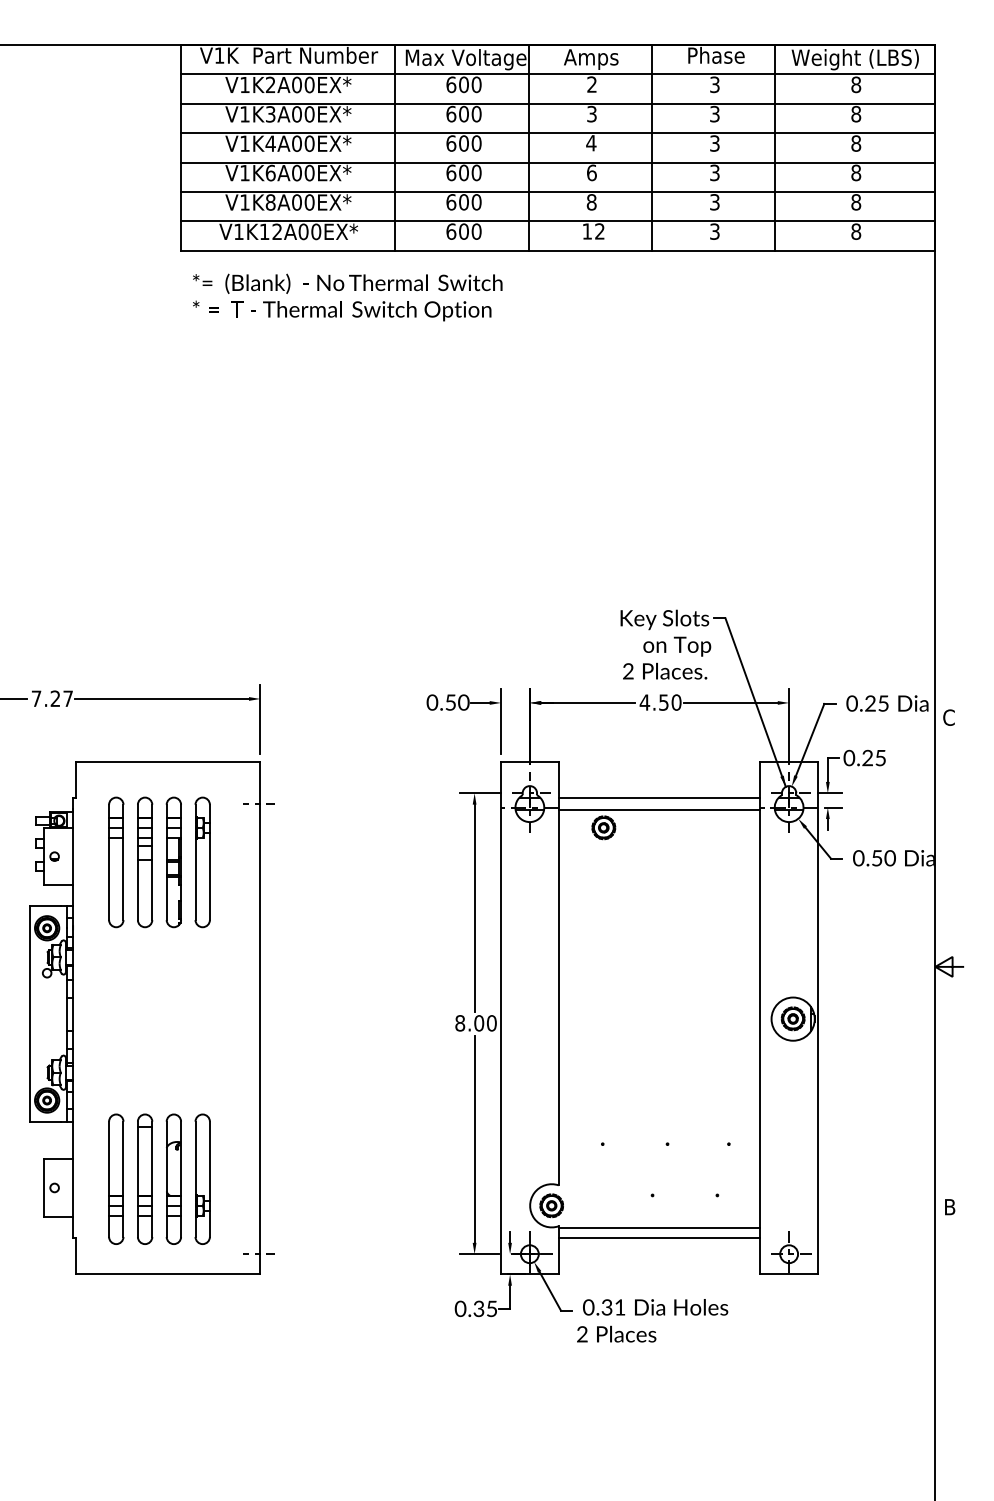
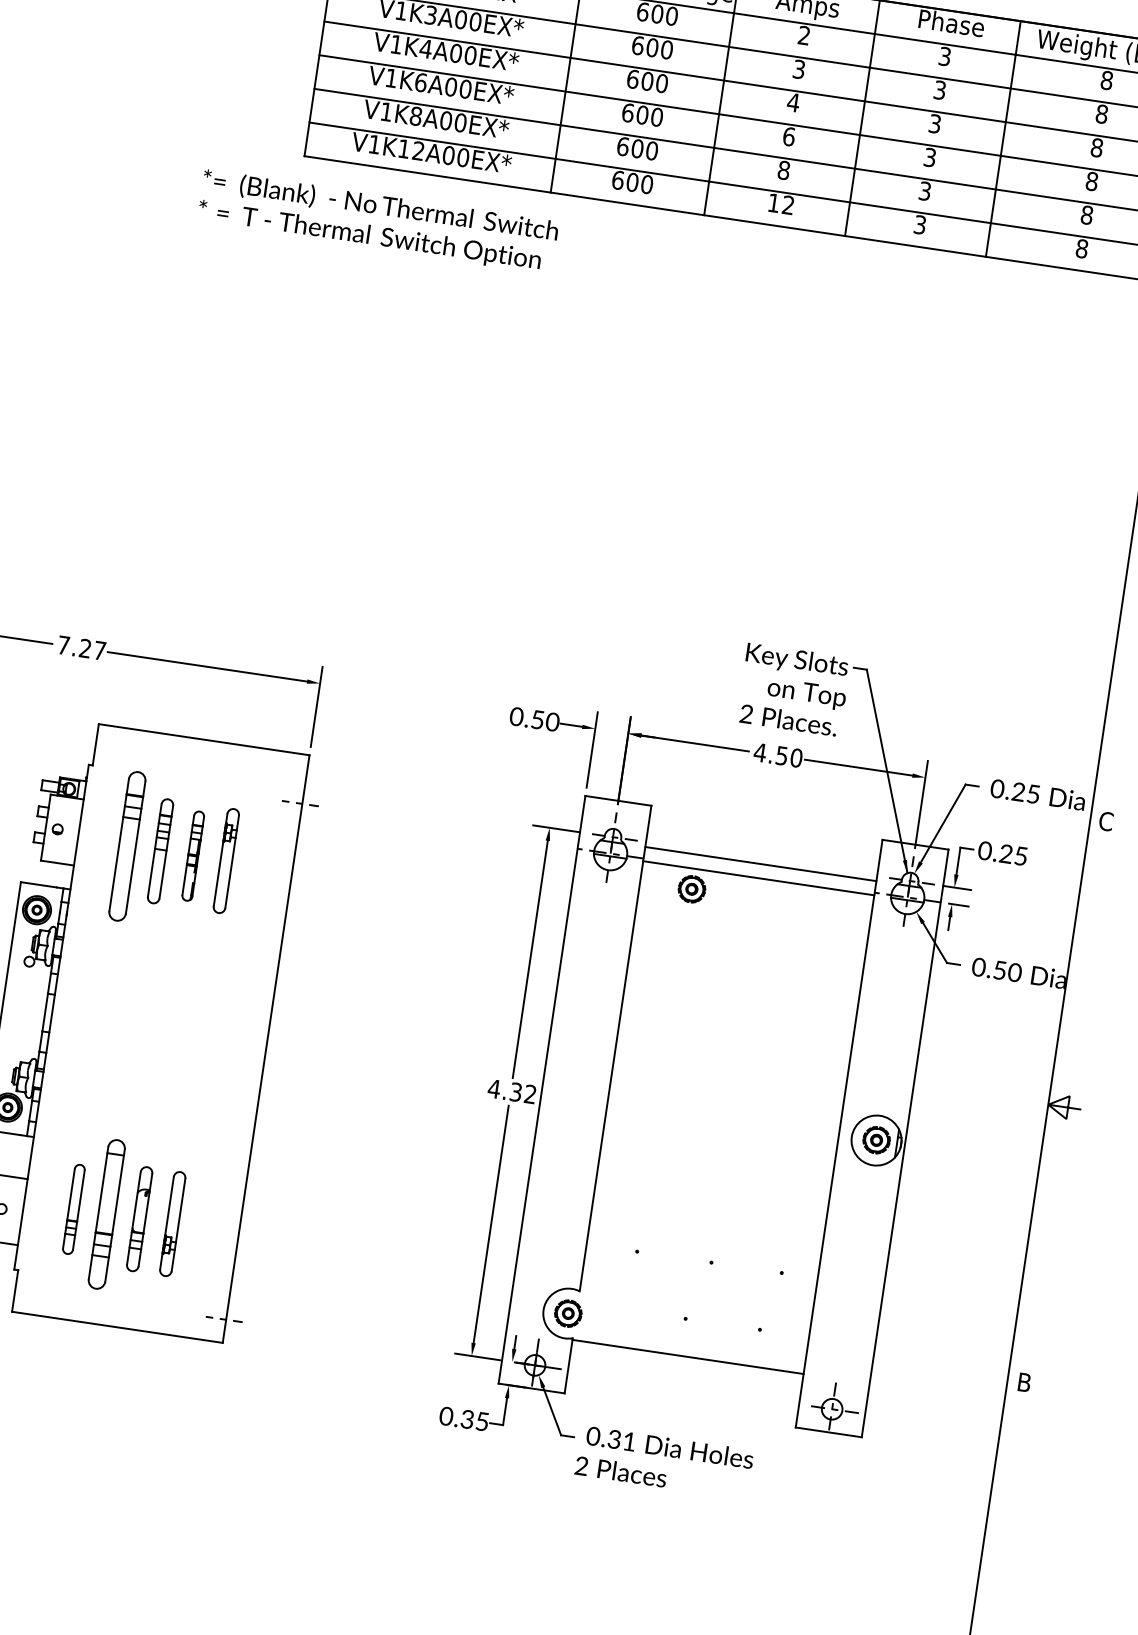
text: (347, 297) -> (377, 221), moved
part: (145, 862) -> (160, 851), size x0.7
part: (173, 862) -> (192, 856), size x0.6
part: (202, 862) -> (226, 861), size x0.7
text: (475, 1023) -> (511, 1091), 8.00 -> 4.32
part: (116, 1178) -> (74, 1208), size x0.6
part: (173, 1178) -> (139, 1218), size x0.7
part: (202, 1178) -> (172, 1223), size x0.7
line: (659, 1238) -> (686, 1369), removed

